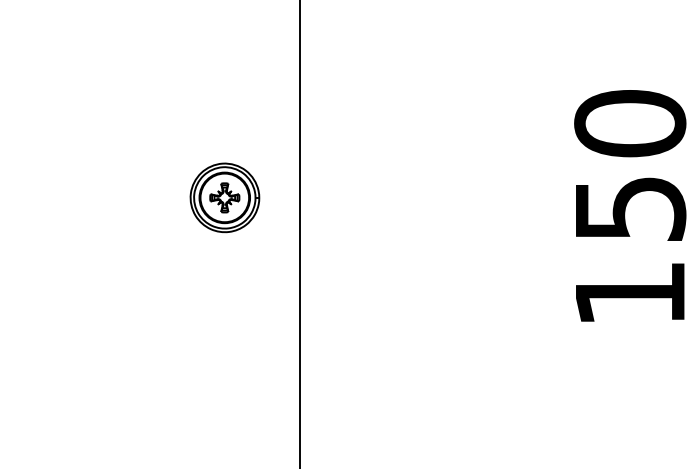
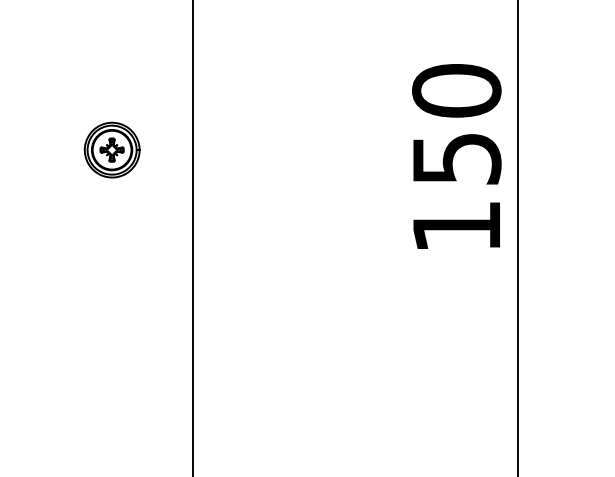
part: (224, 197) -> (111, 149), moved

